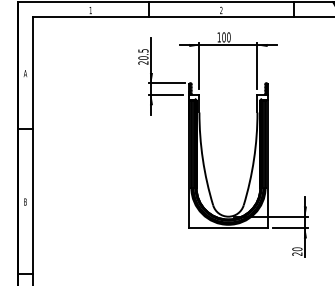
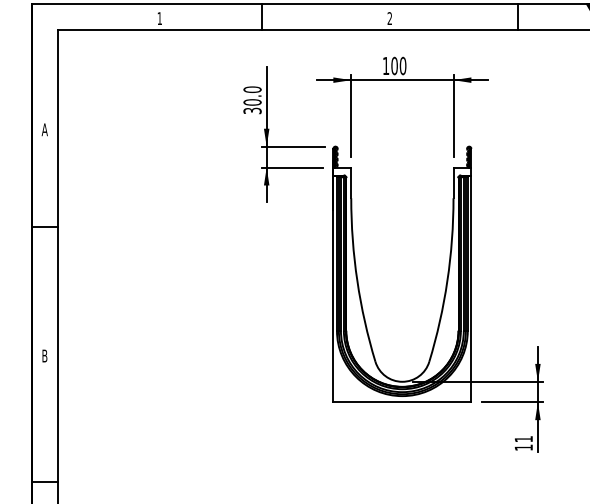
text: (143, 56) -> (252, 99), 20.5 -> 30.0
text: (297, 251) -> (524, 443), 20 -> 11

